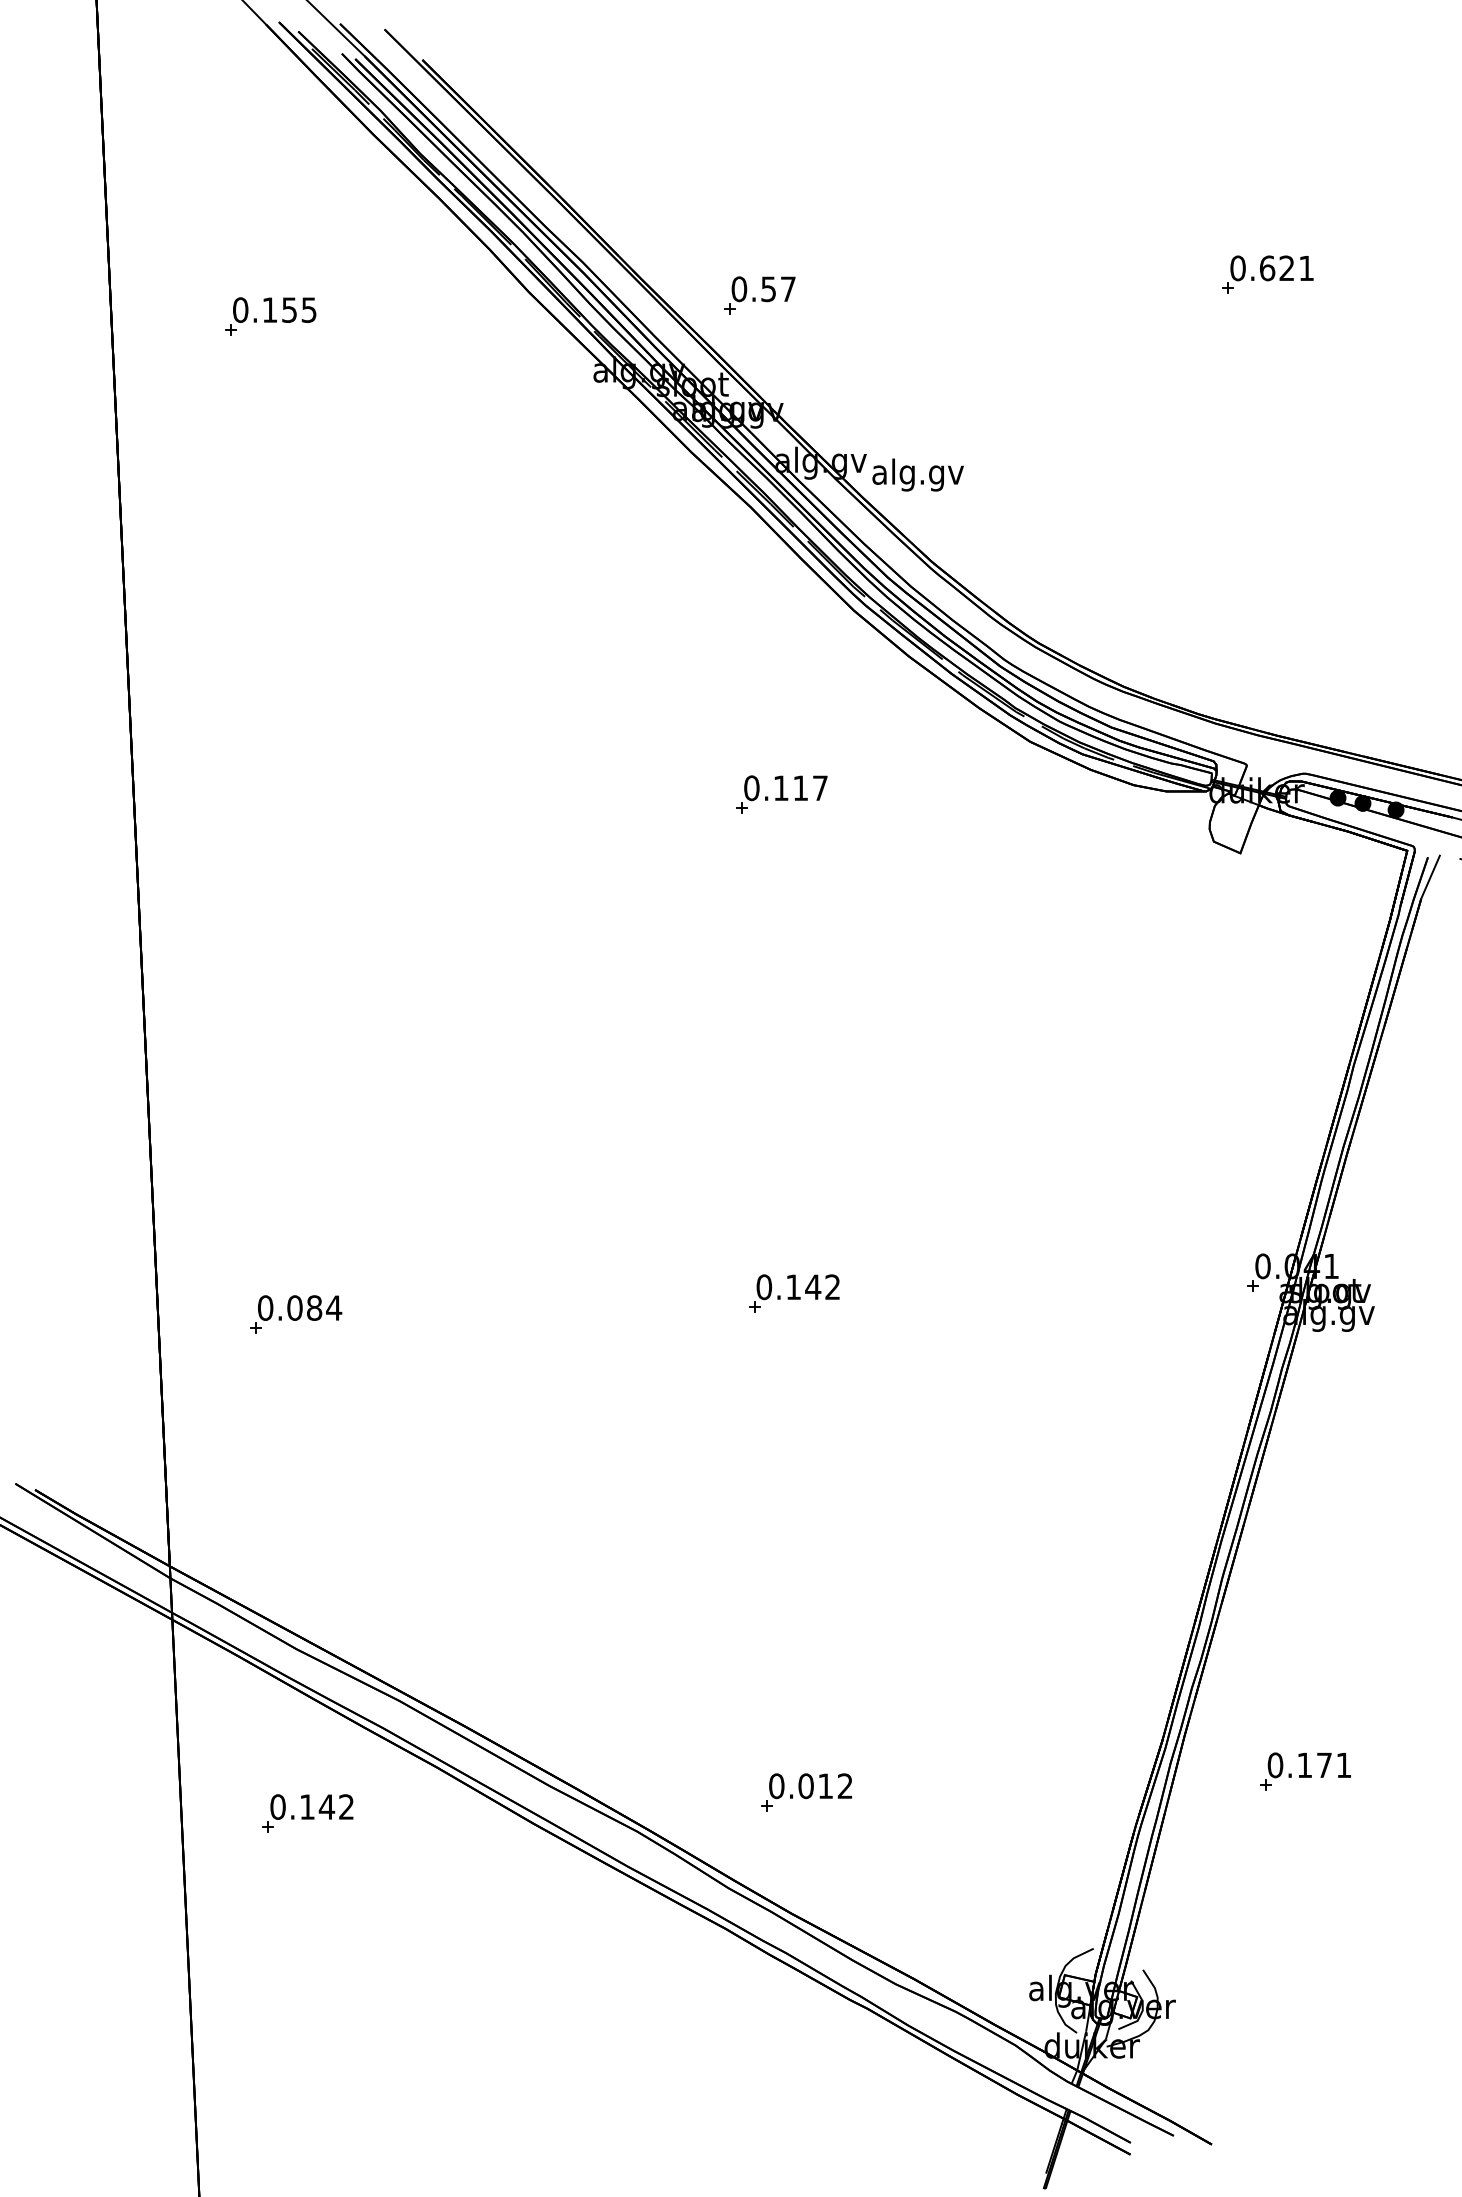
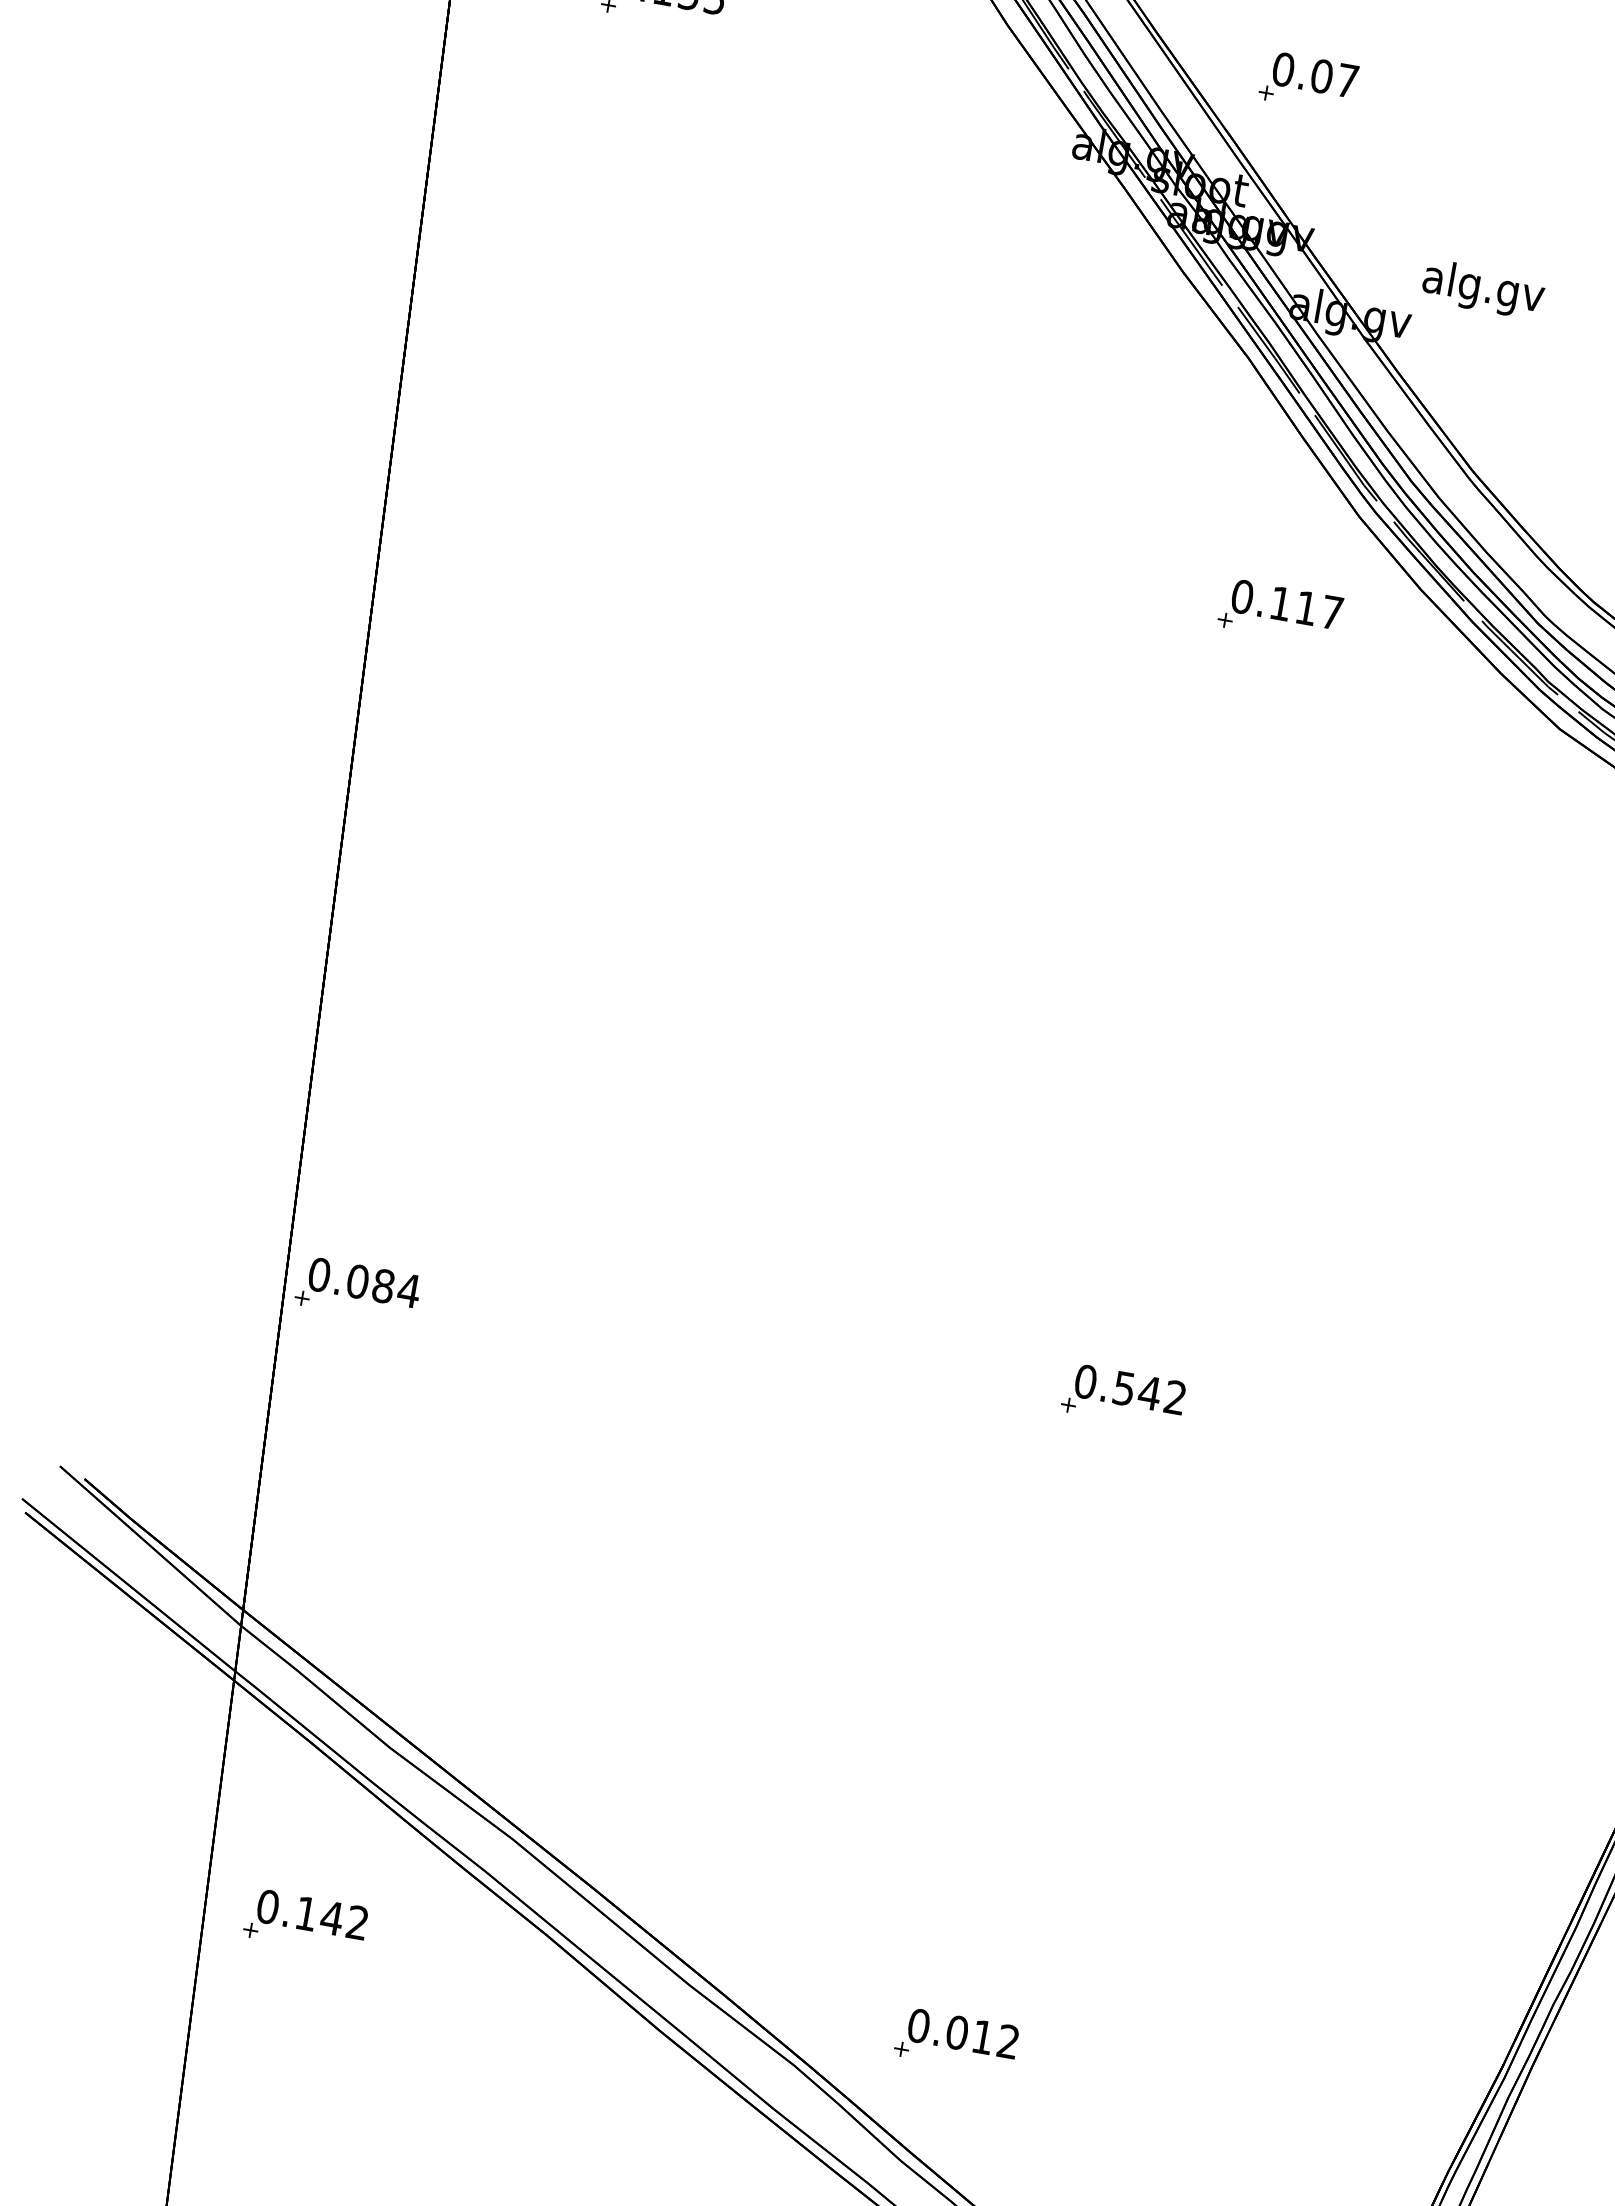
text: (768, 289) -> (1321, 76), 0.57 -> 0.07
text: (917, 474) -> (1482, 288), moved
part: (781, 794) -> (1279, 611), moved
text: (793, 1287) -> (1123, 1388), 0.142 -> 0.542
part: (296, 1314) -> (358, 1290), moved
part: (806, 1792) -> (956, 2041), moved
part: (307, 1813) -> (305, 1922), moved

